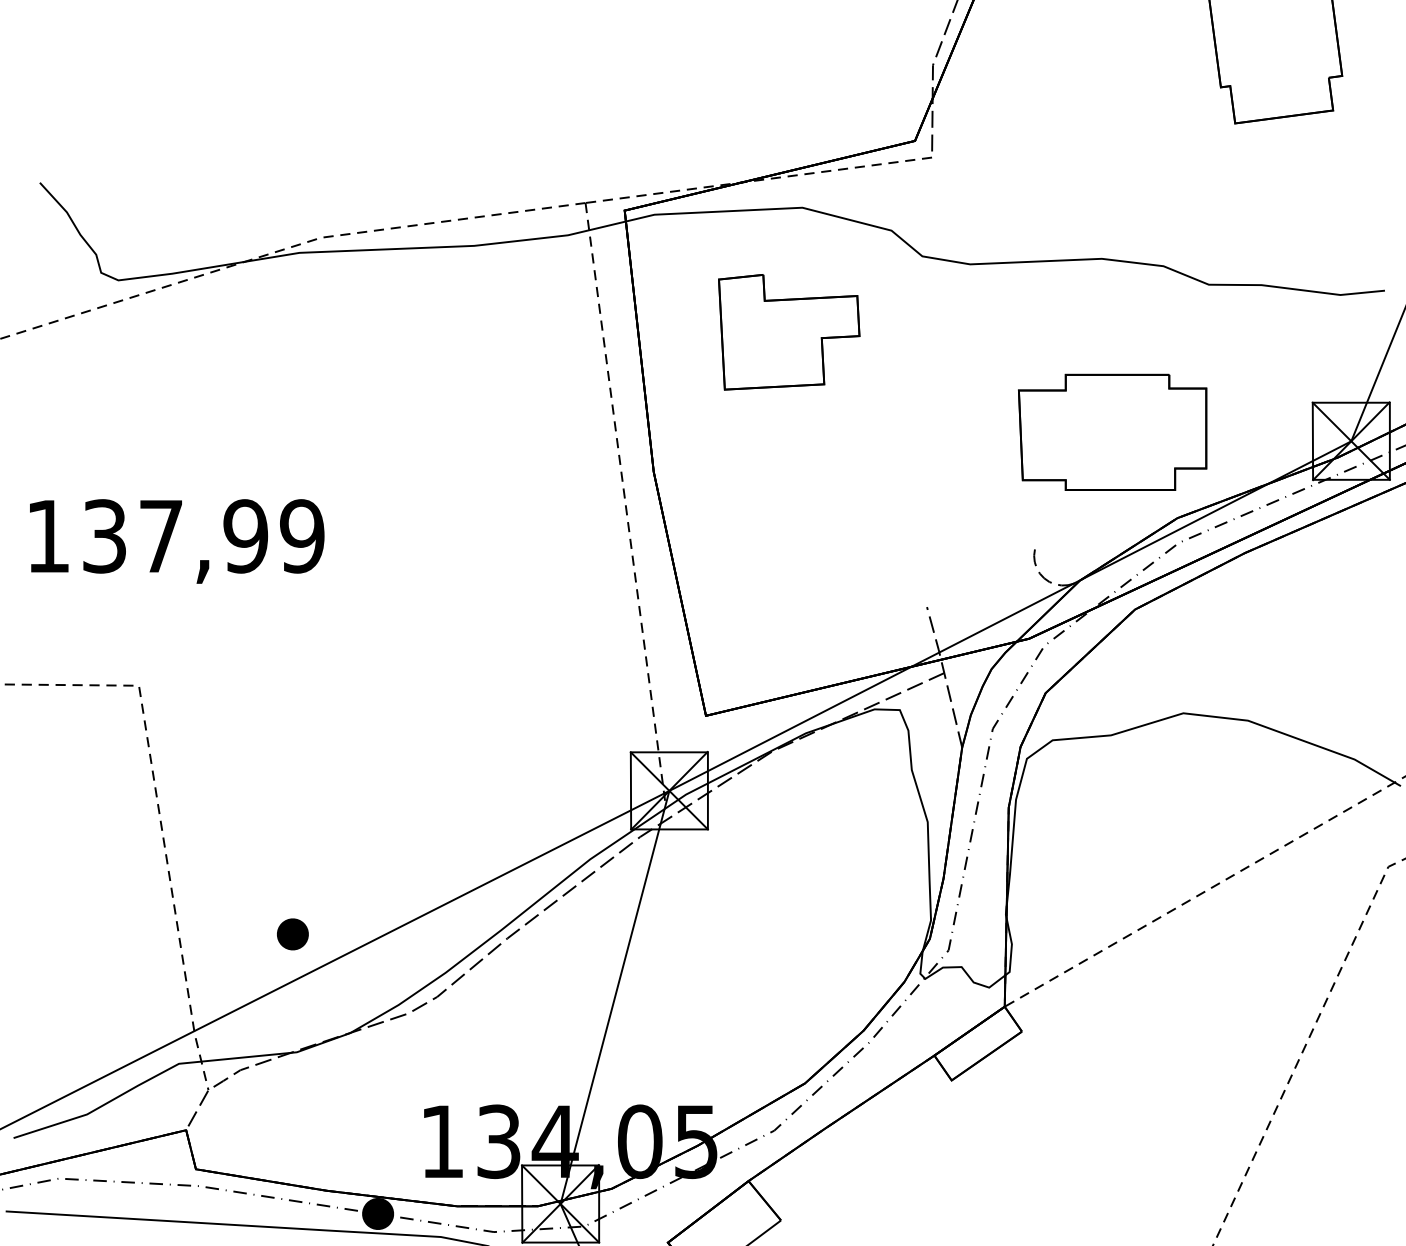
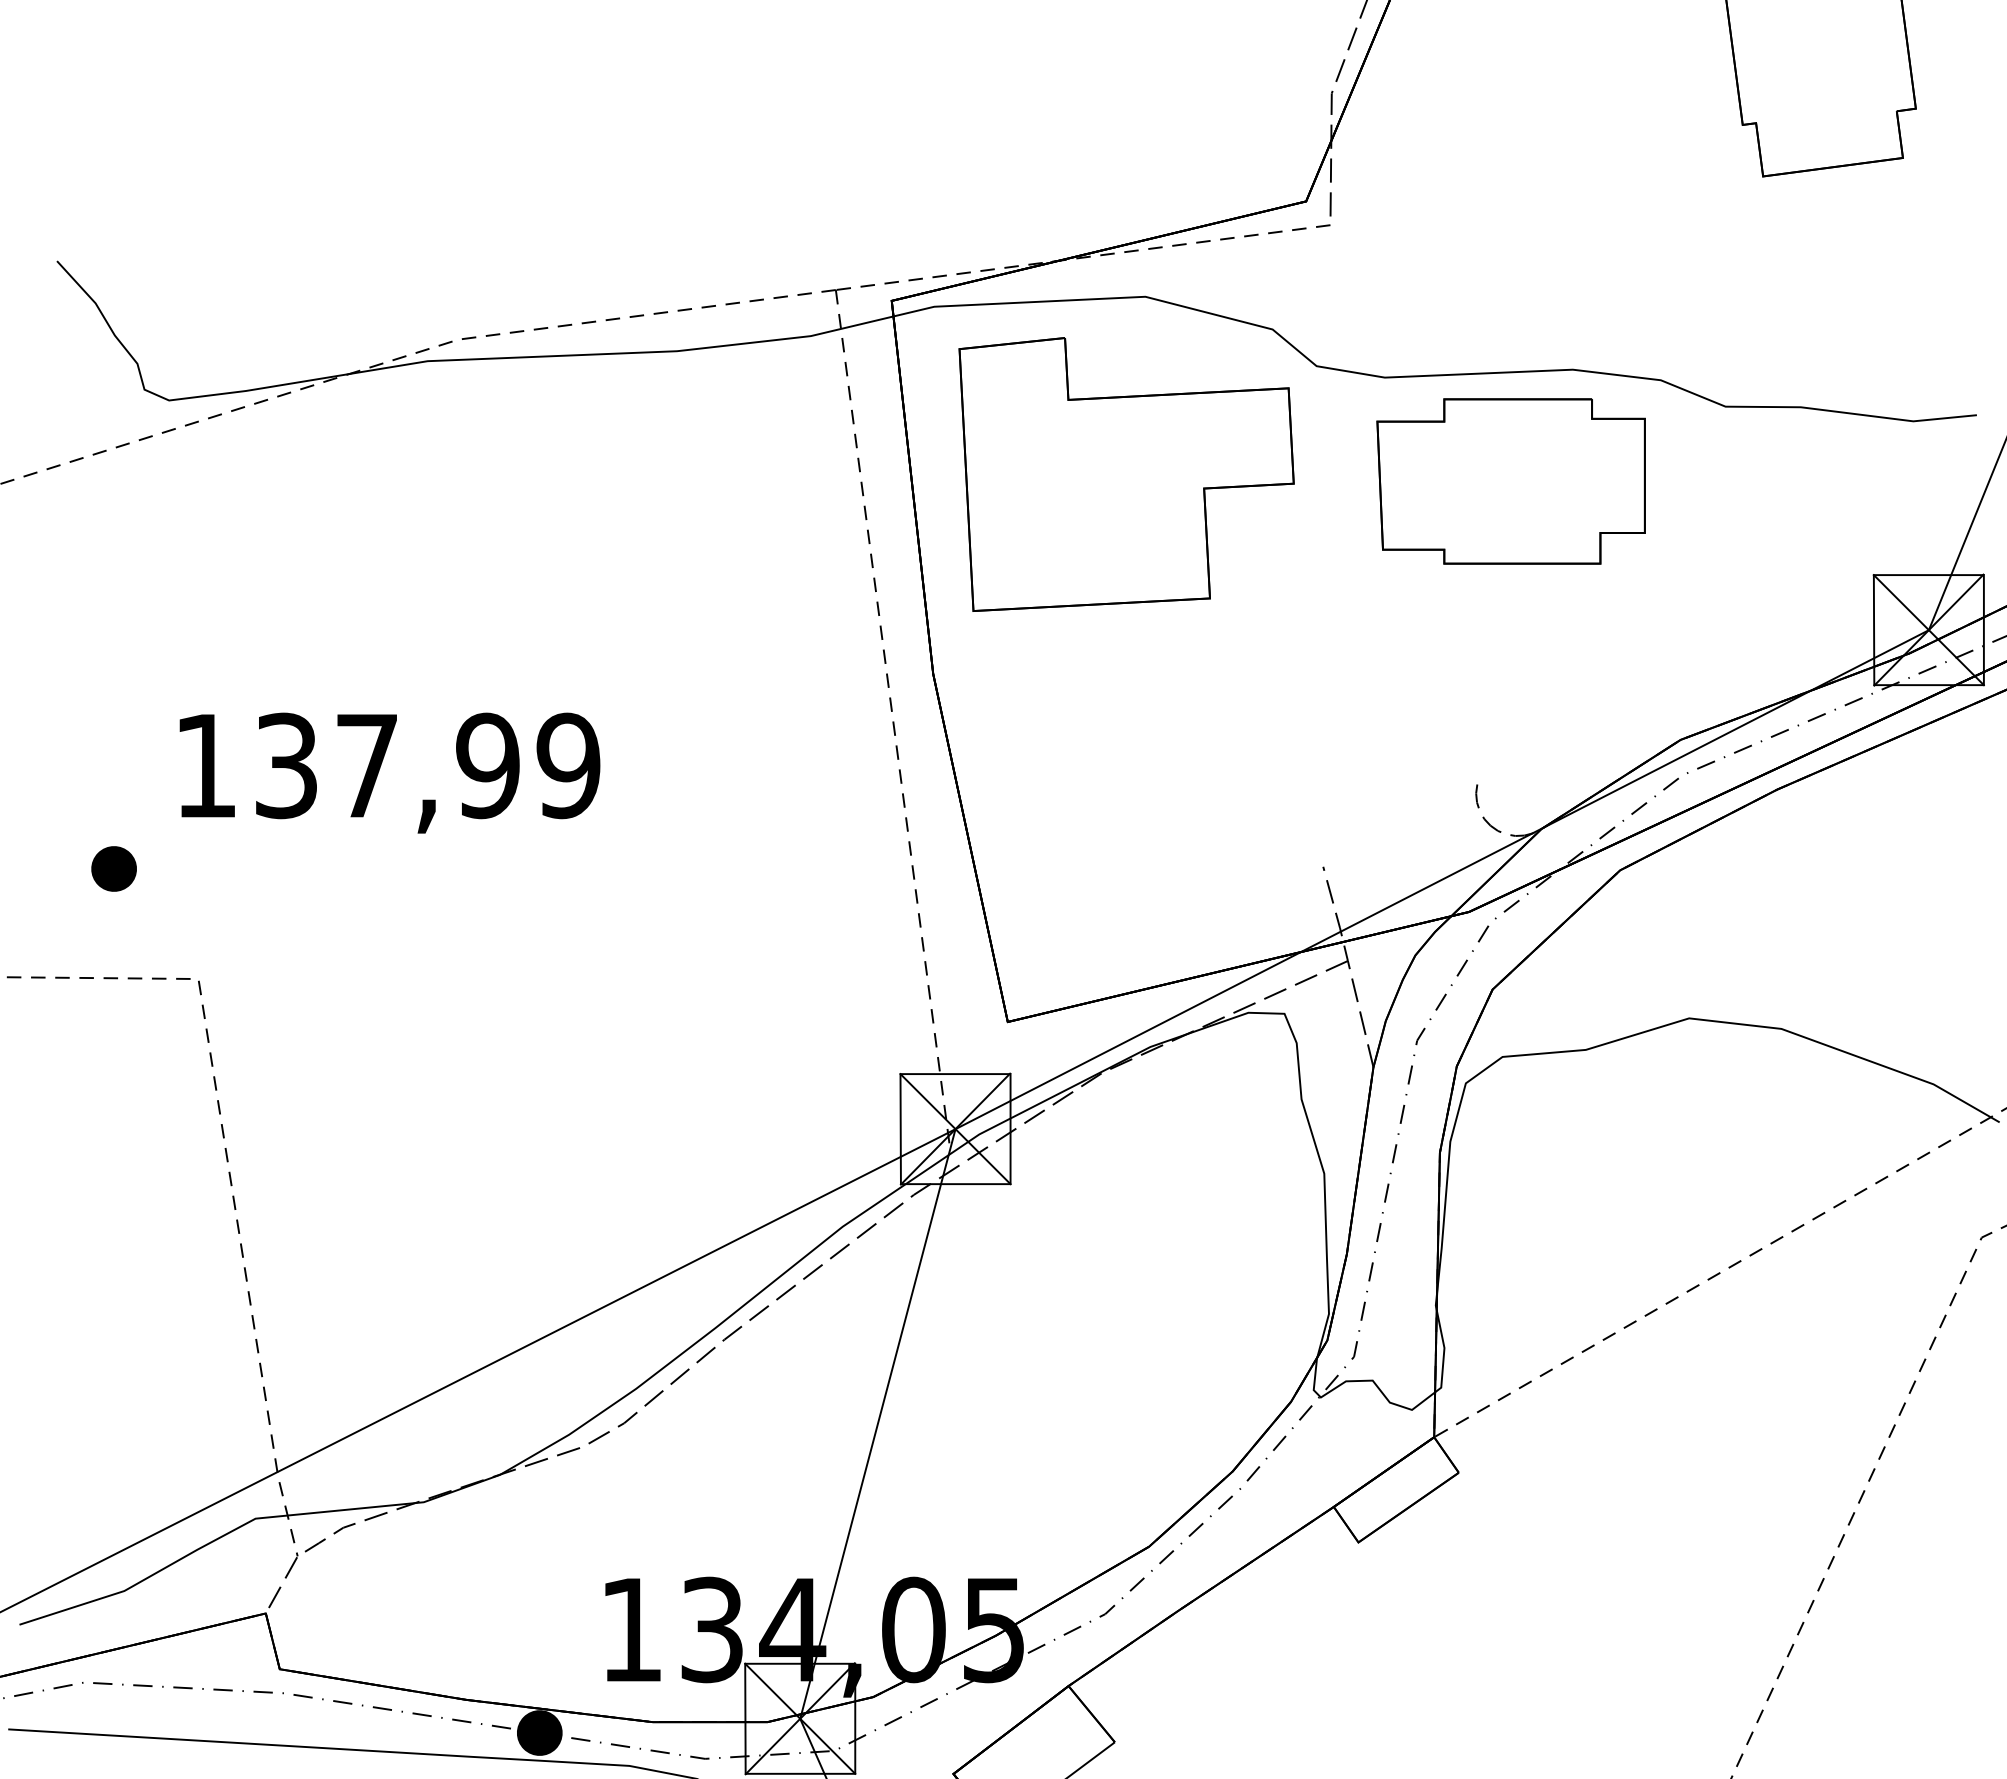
part: (789, 332) -> (1126, 474), size x1.67
part: (1112, 432) -> (1510, 481), moved
text: (176, 541) -> (389, 772), moved
part: (292, 934) -> (113, 868), moved

